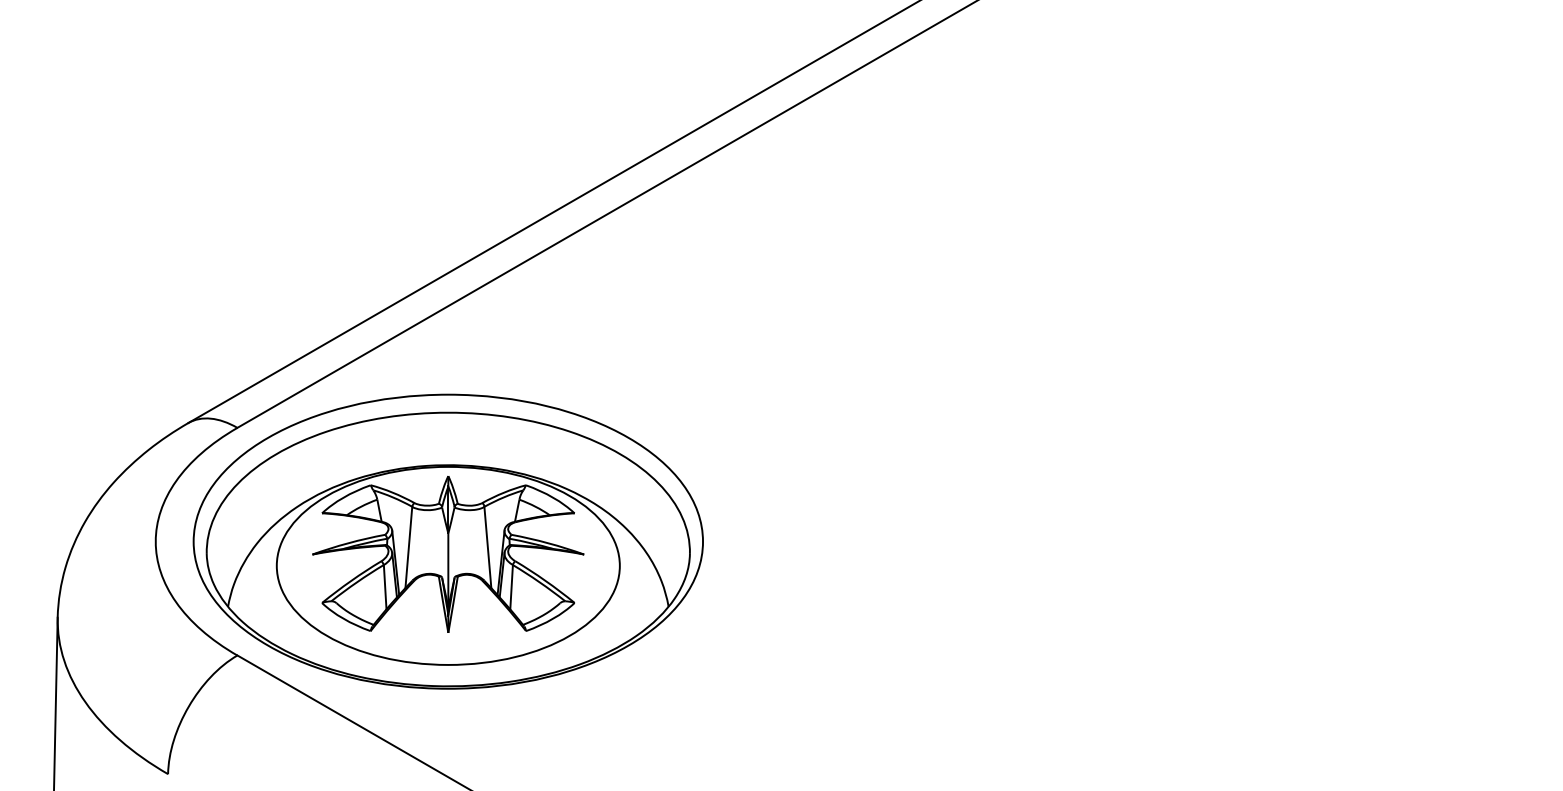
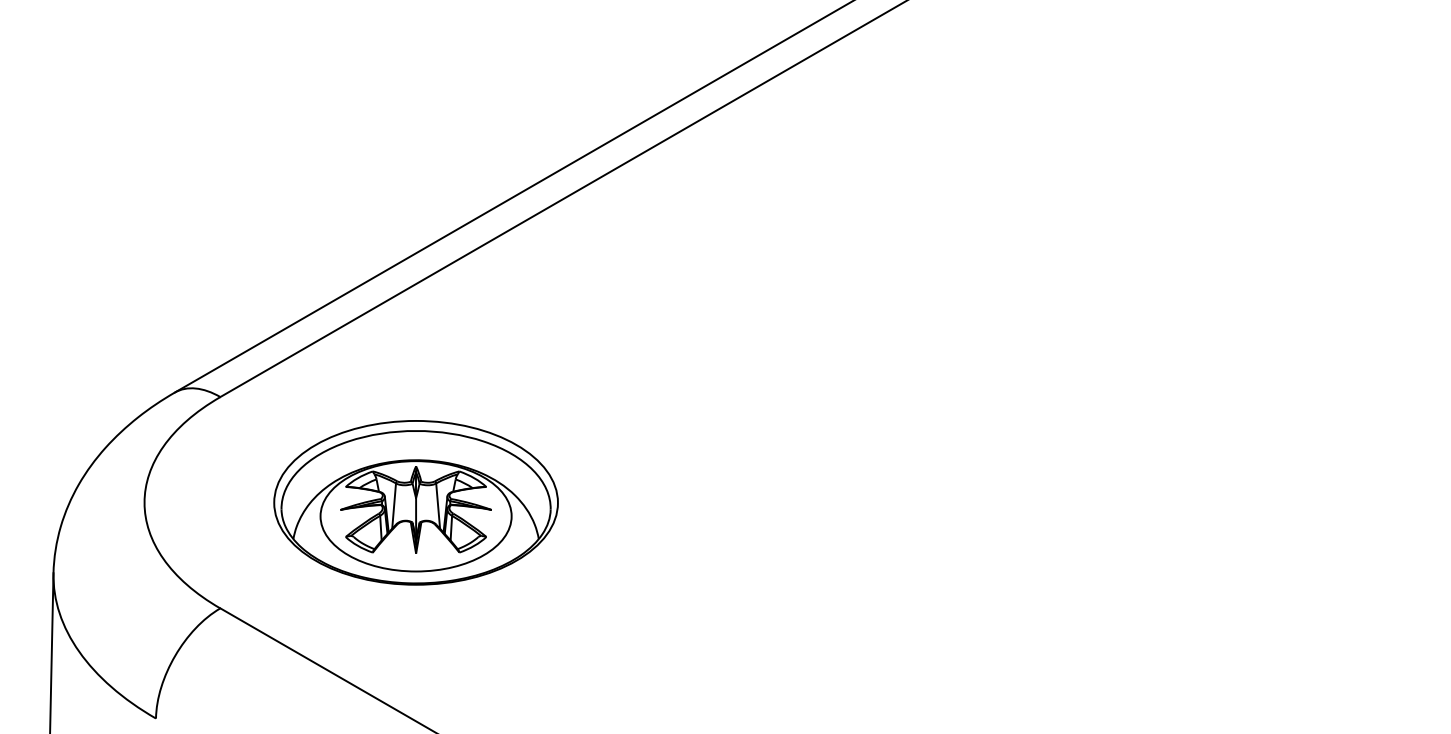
part: (447, 541) -> (415, 502), size x0.6

